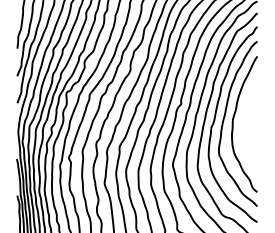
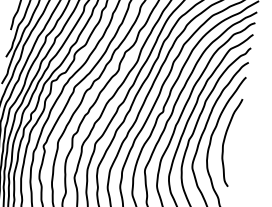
curve: (247, 120) -> (225, 138), added

